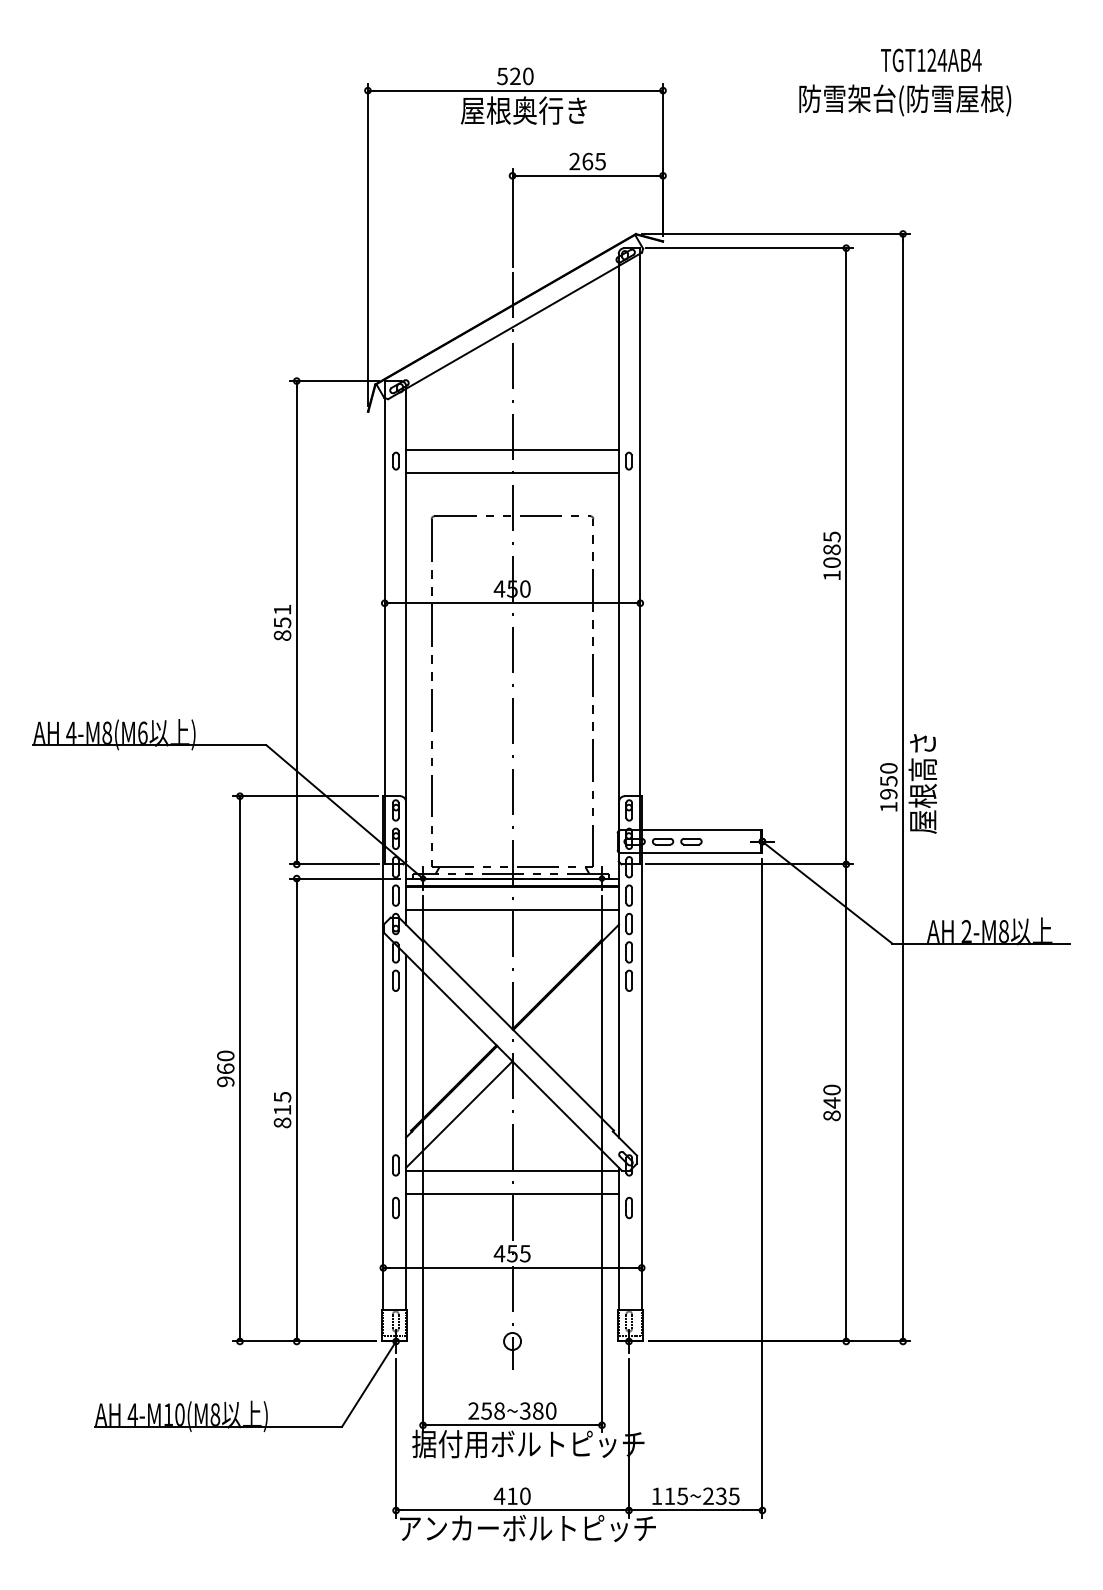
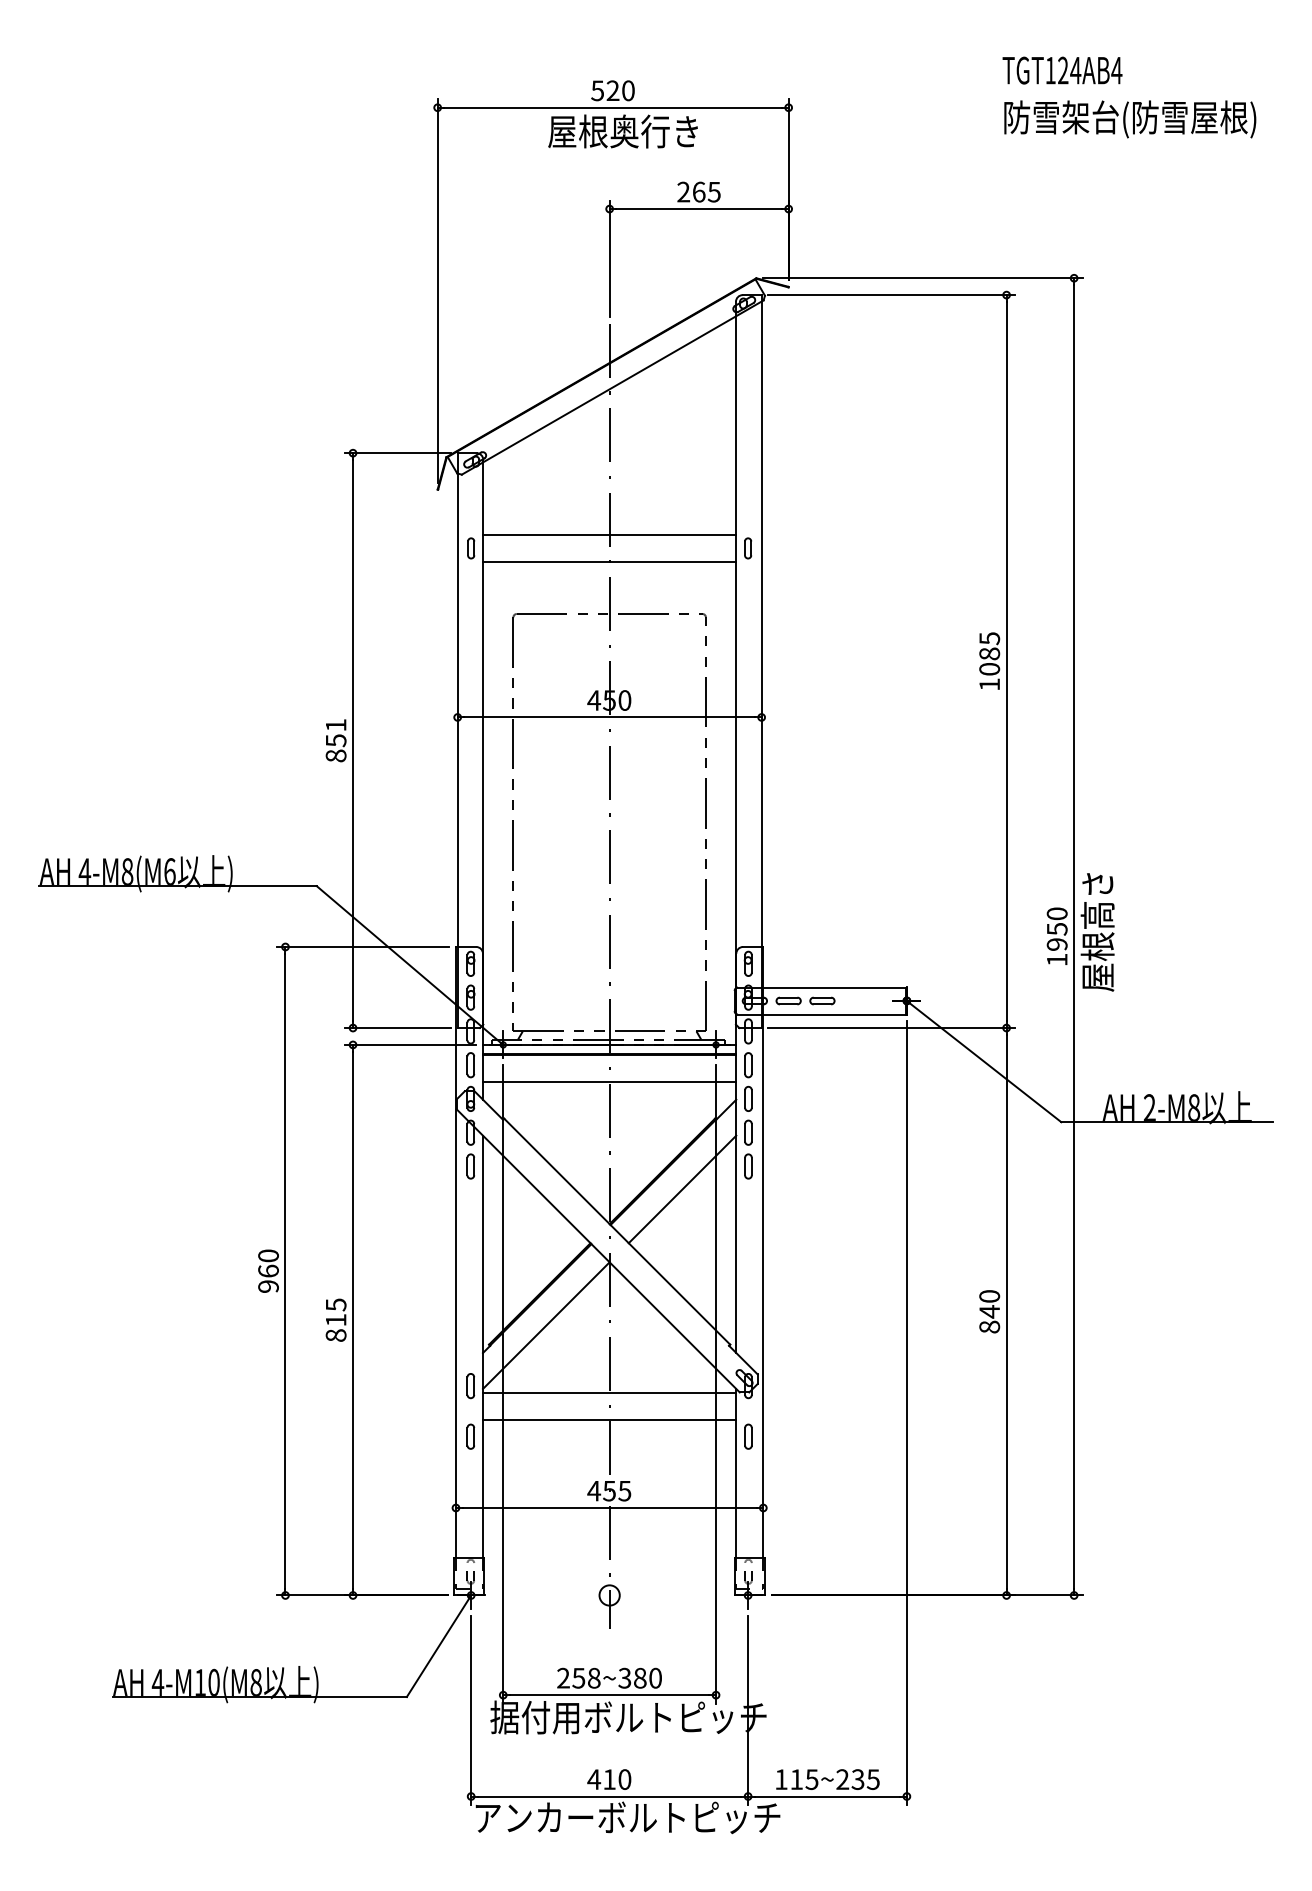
text: (931, 60) -> (1062, 70), moved
text: (905, 100) -> (1130, 119), moved
line: (573, 999) -> (682, 1188), added

